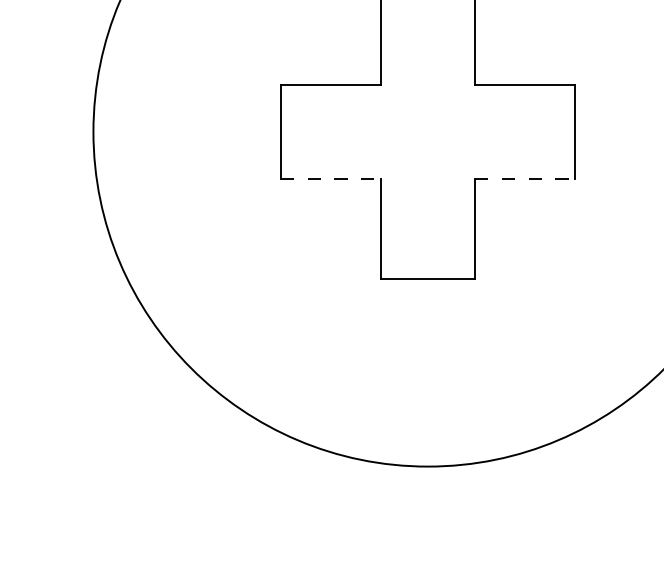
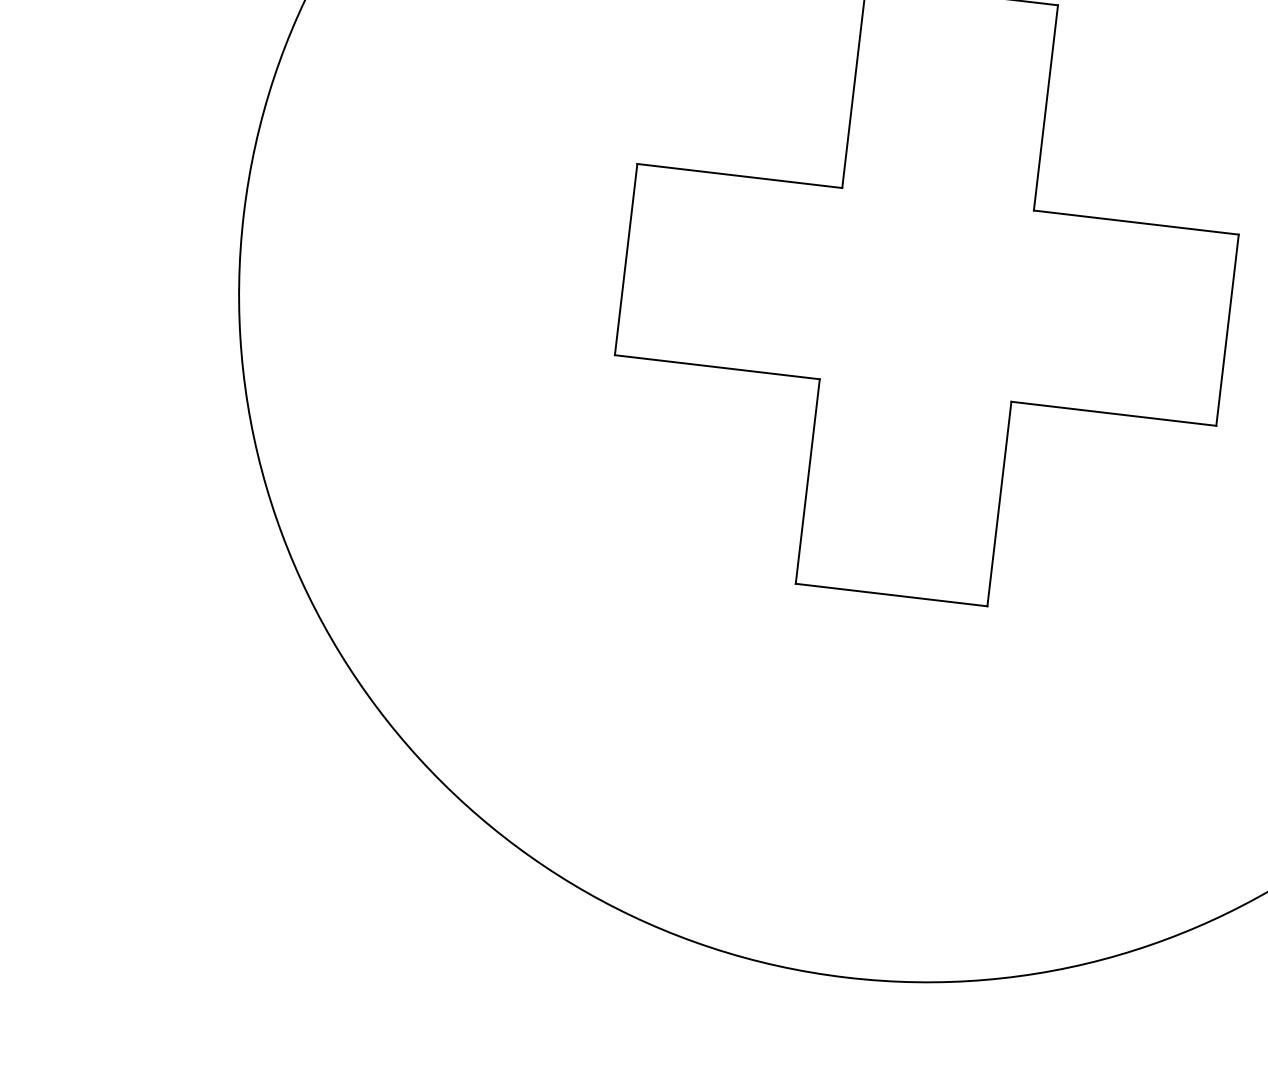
line: (331, 179) -> (718, 368), dashed -> solid
line: (525, 179) -> (1114, 414), dashed -> solid

